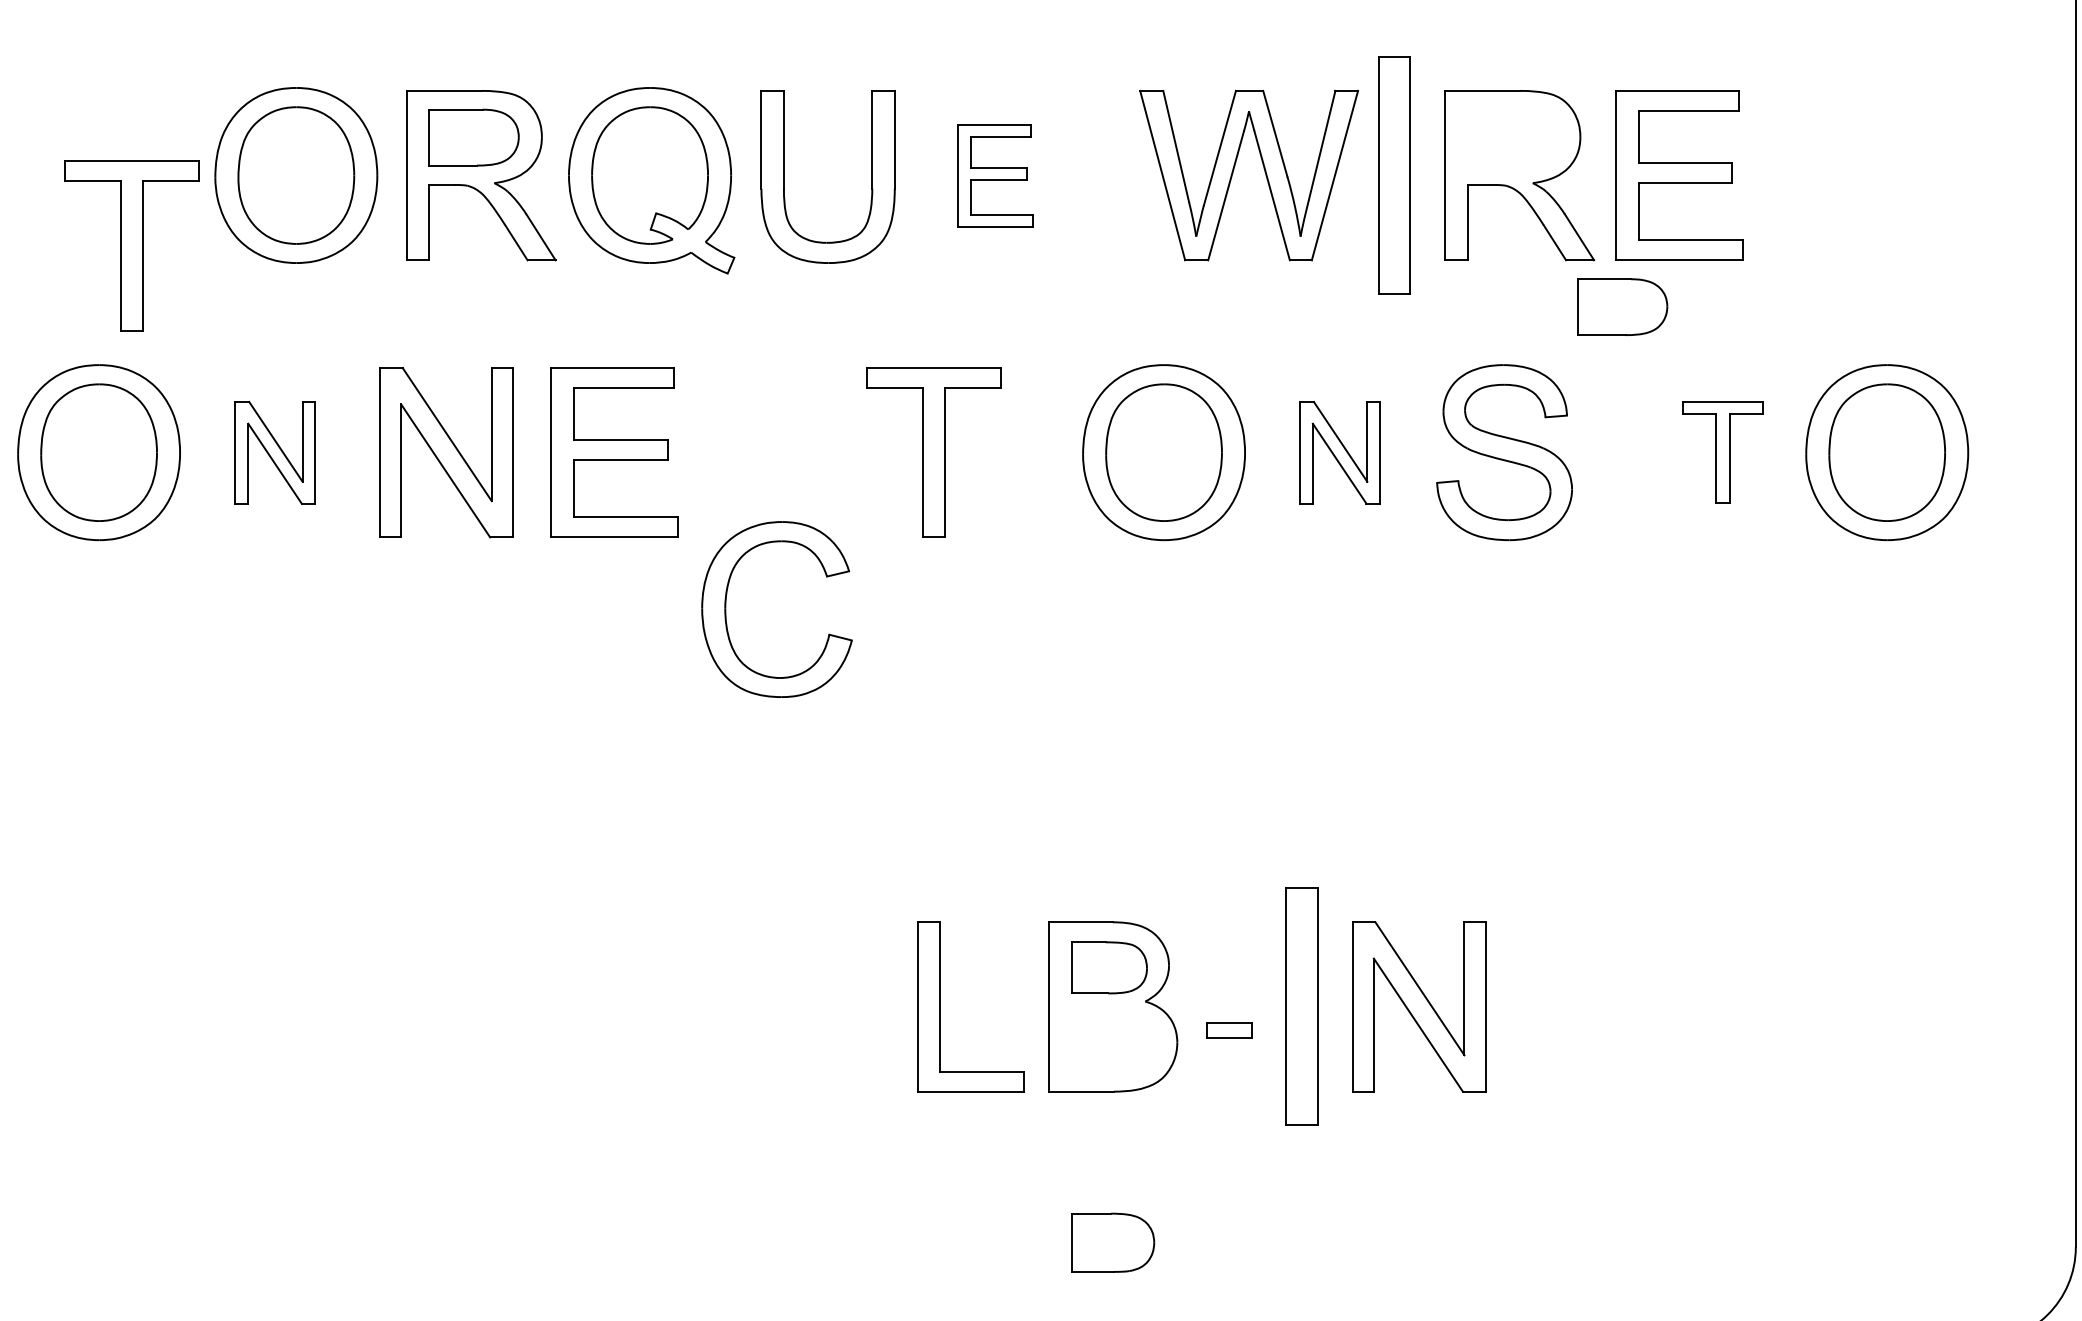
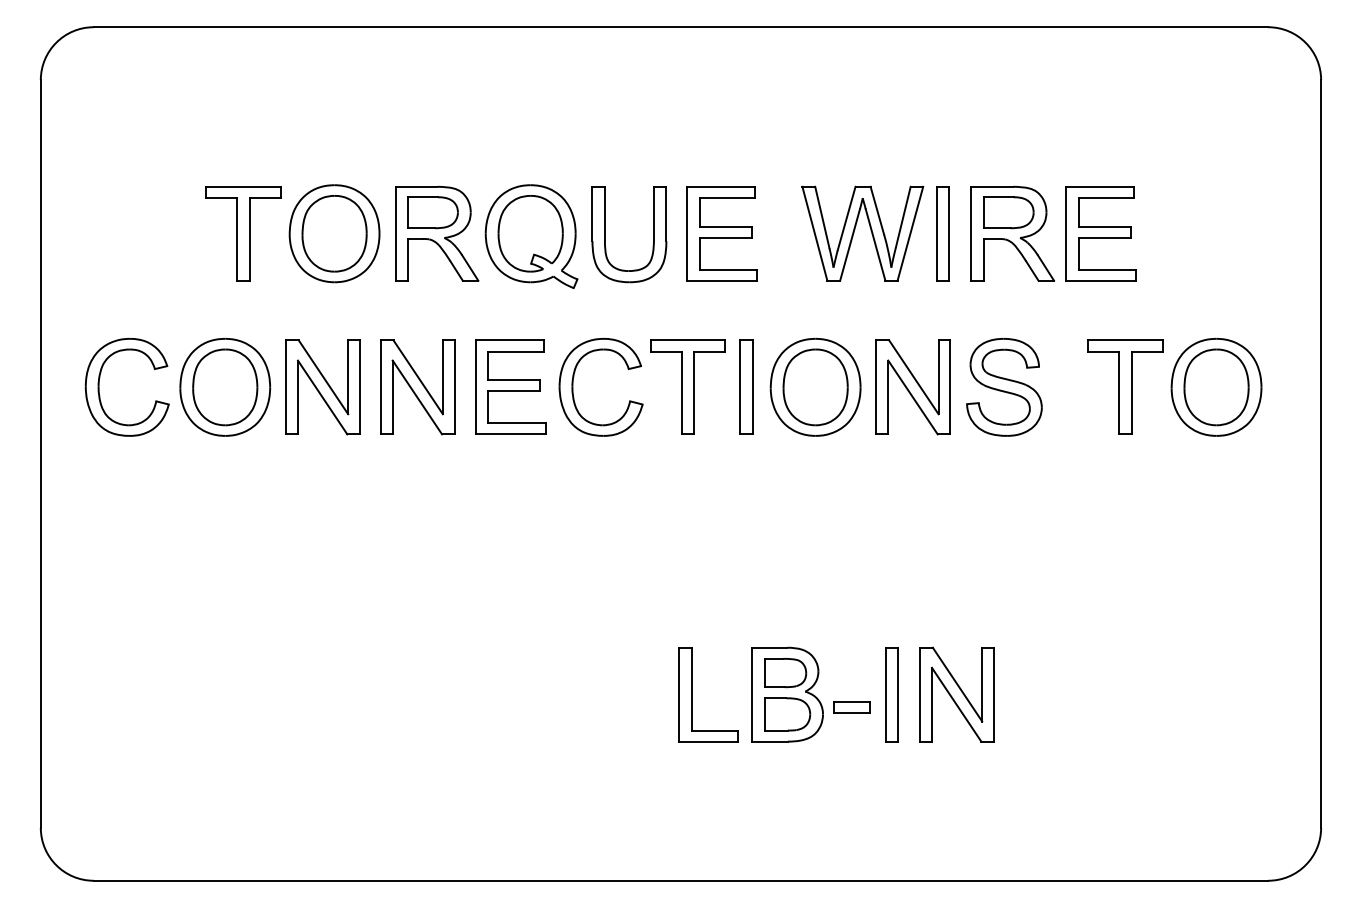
part: (994, 175) -> (721, 233), size x1.67
part: (1392, 175) -> (942, 233), size x0.71
part: (131, 245) -> (243, 233), moved
part: (1621, 306) -> (1008, 212), moved
part: (1039, 451) -> (746, 386), added
part: (1722, 451) -> (1125, 386), size x1.67
part: (274, 452) -> (322, 387), size x1.67
part: (1338, 452) -> (912, 387), size x1.67
part: (727, 609) -> (573, 387), moved
part: (1300, 1006) -> (891, 694), size x0.71
part: (1228, 1030) -> (851, 707), size x1.43
part: (1113, 1242) -> (787, 714), moved

